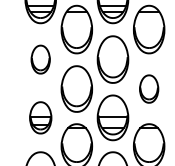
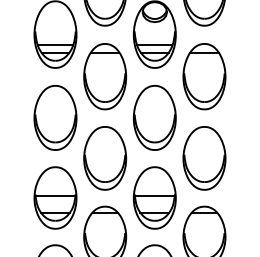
part: (40, 59) -> (55, 117), size x1.67
part: (149, 89) -> (204, 158), size x1.67
part: (40, 117) -> (55, 197), size x1.43

